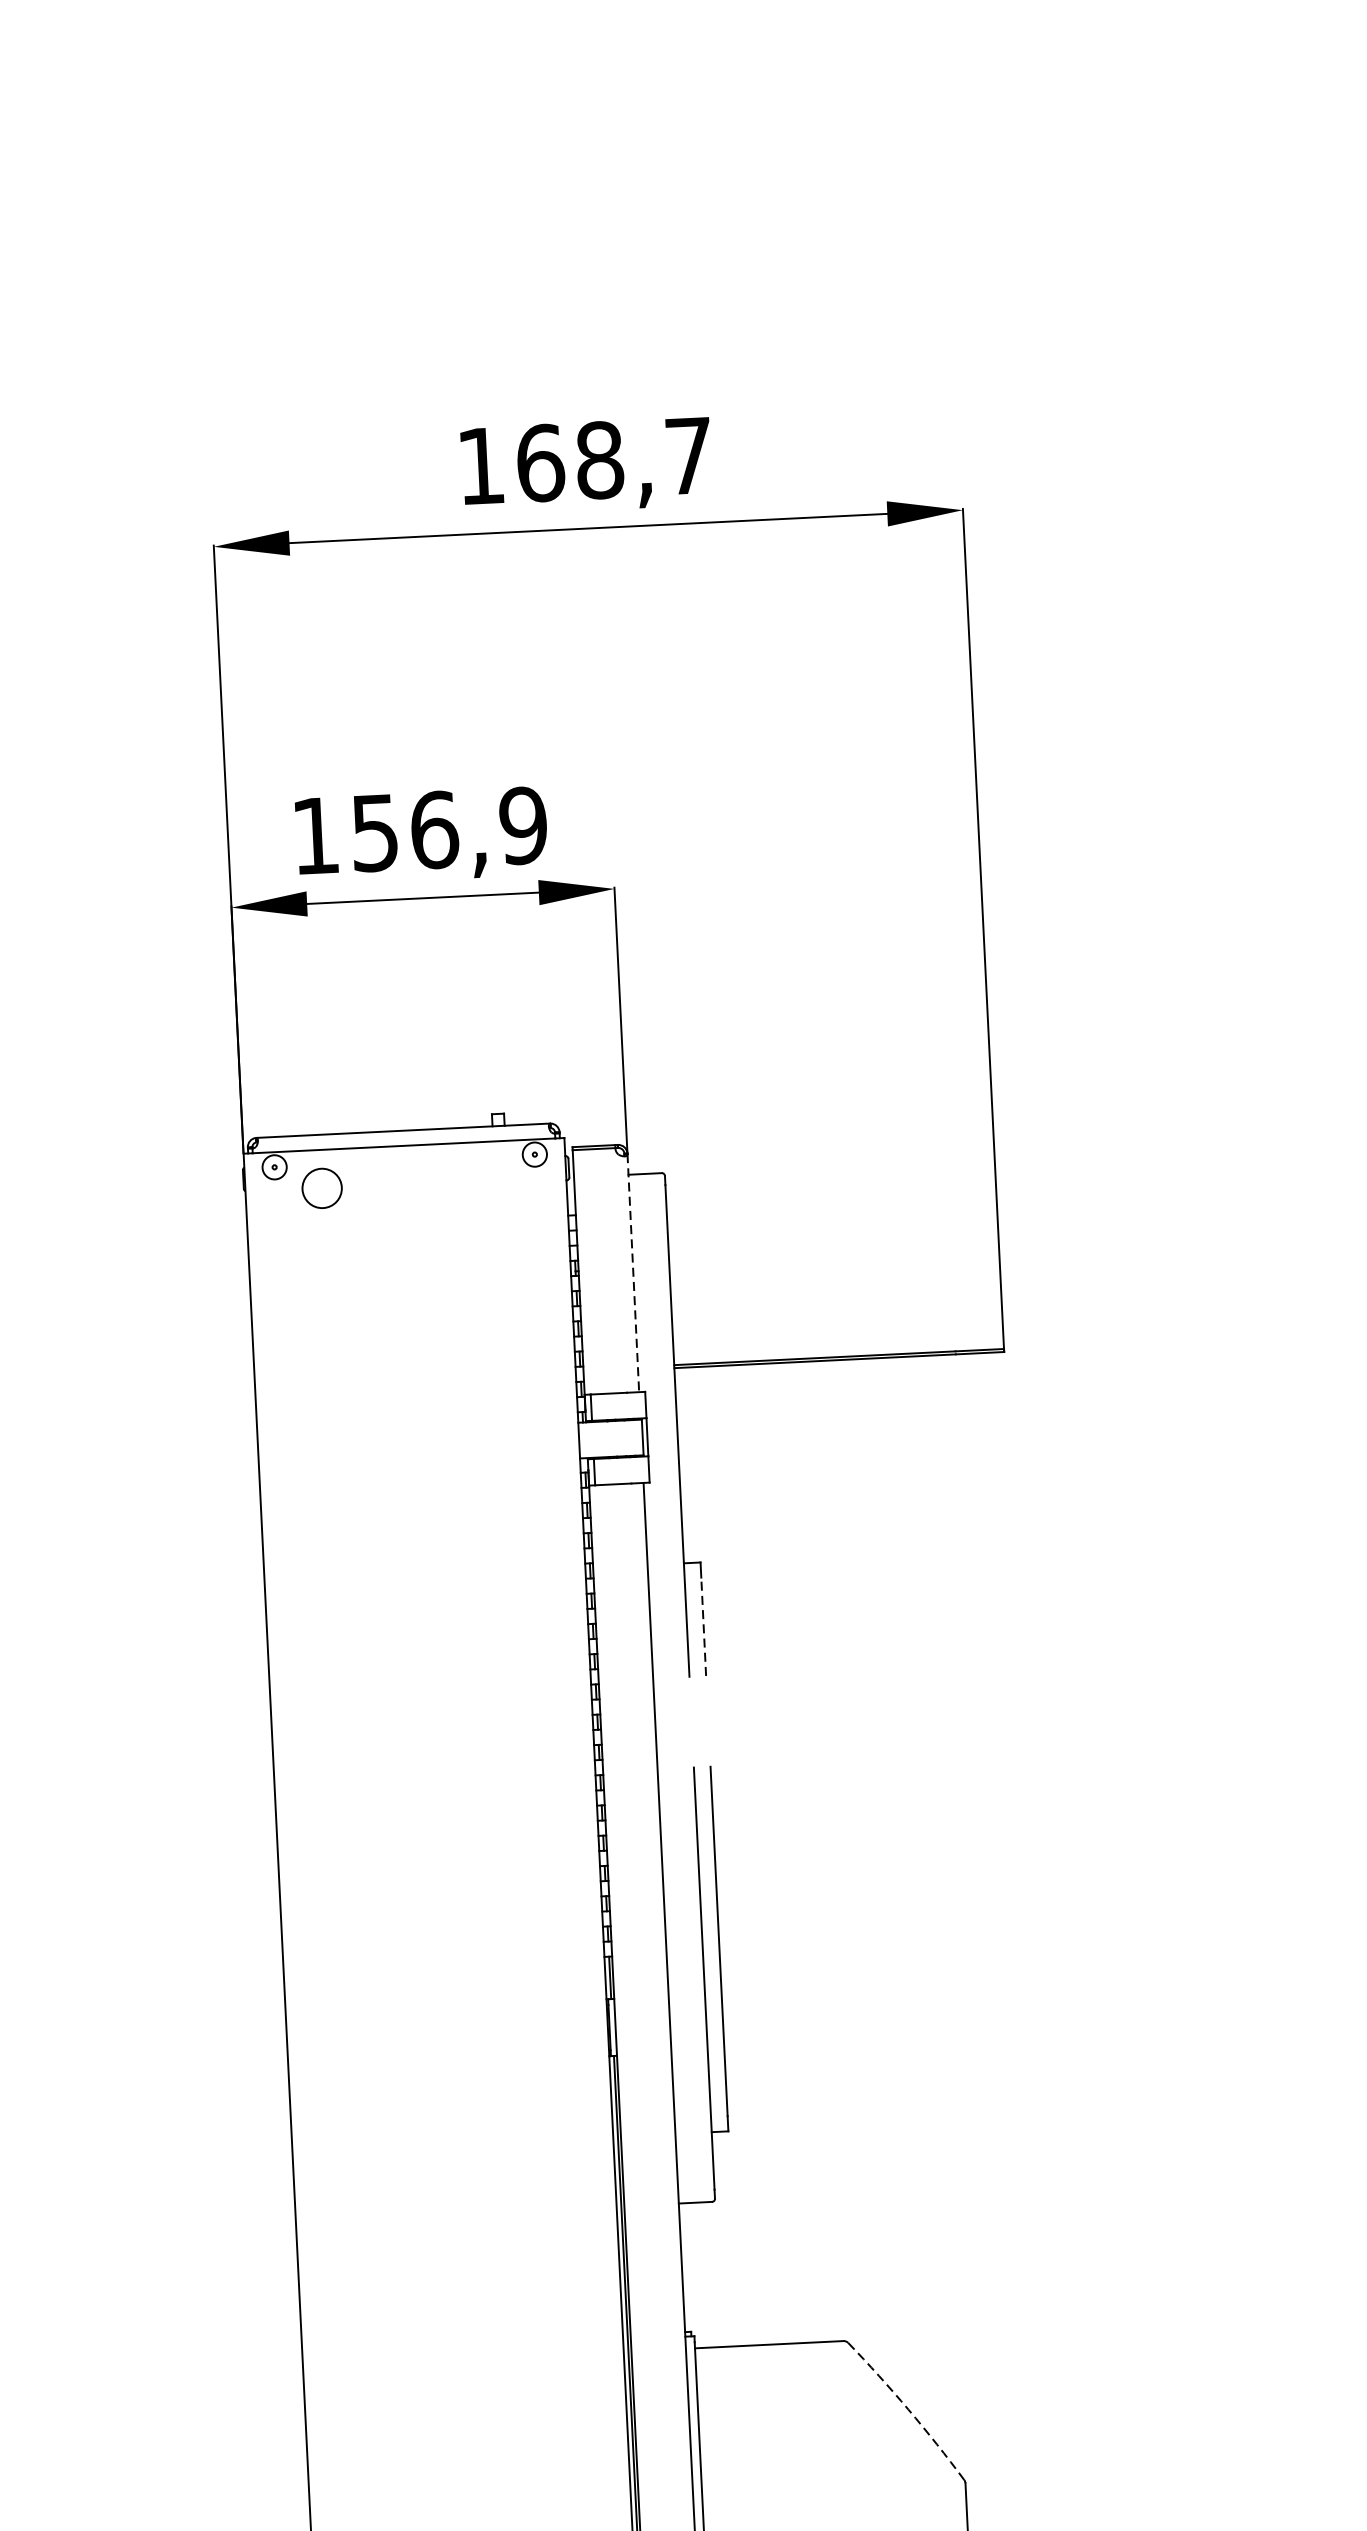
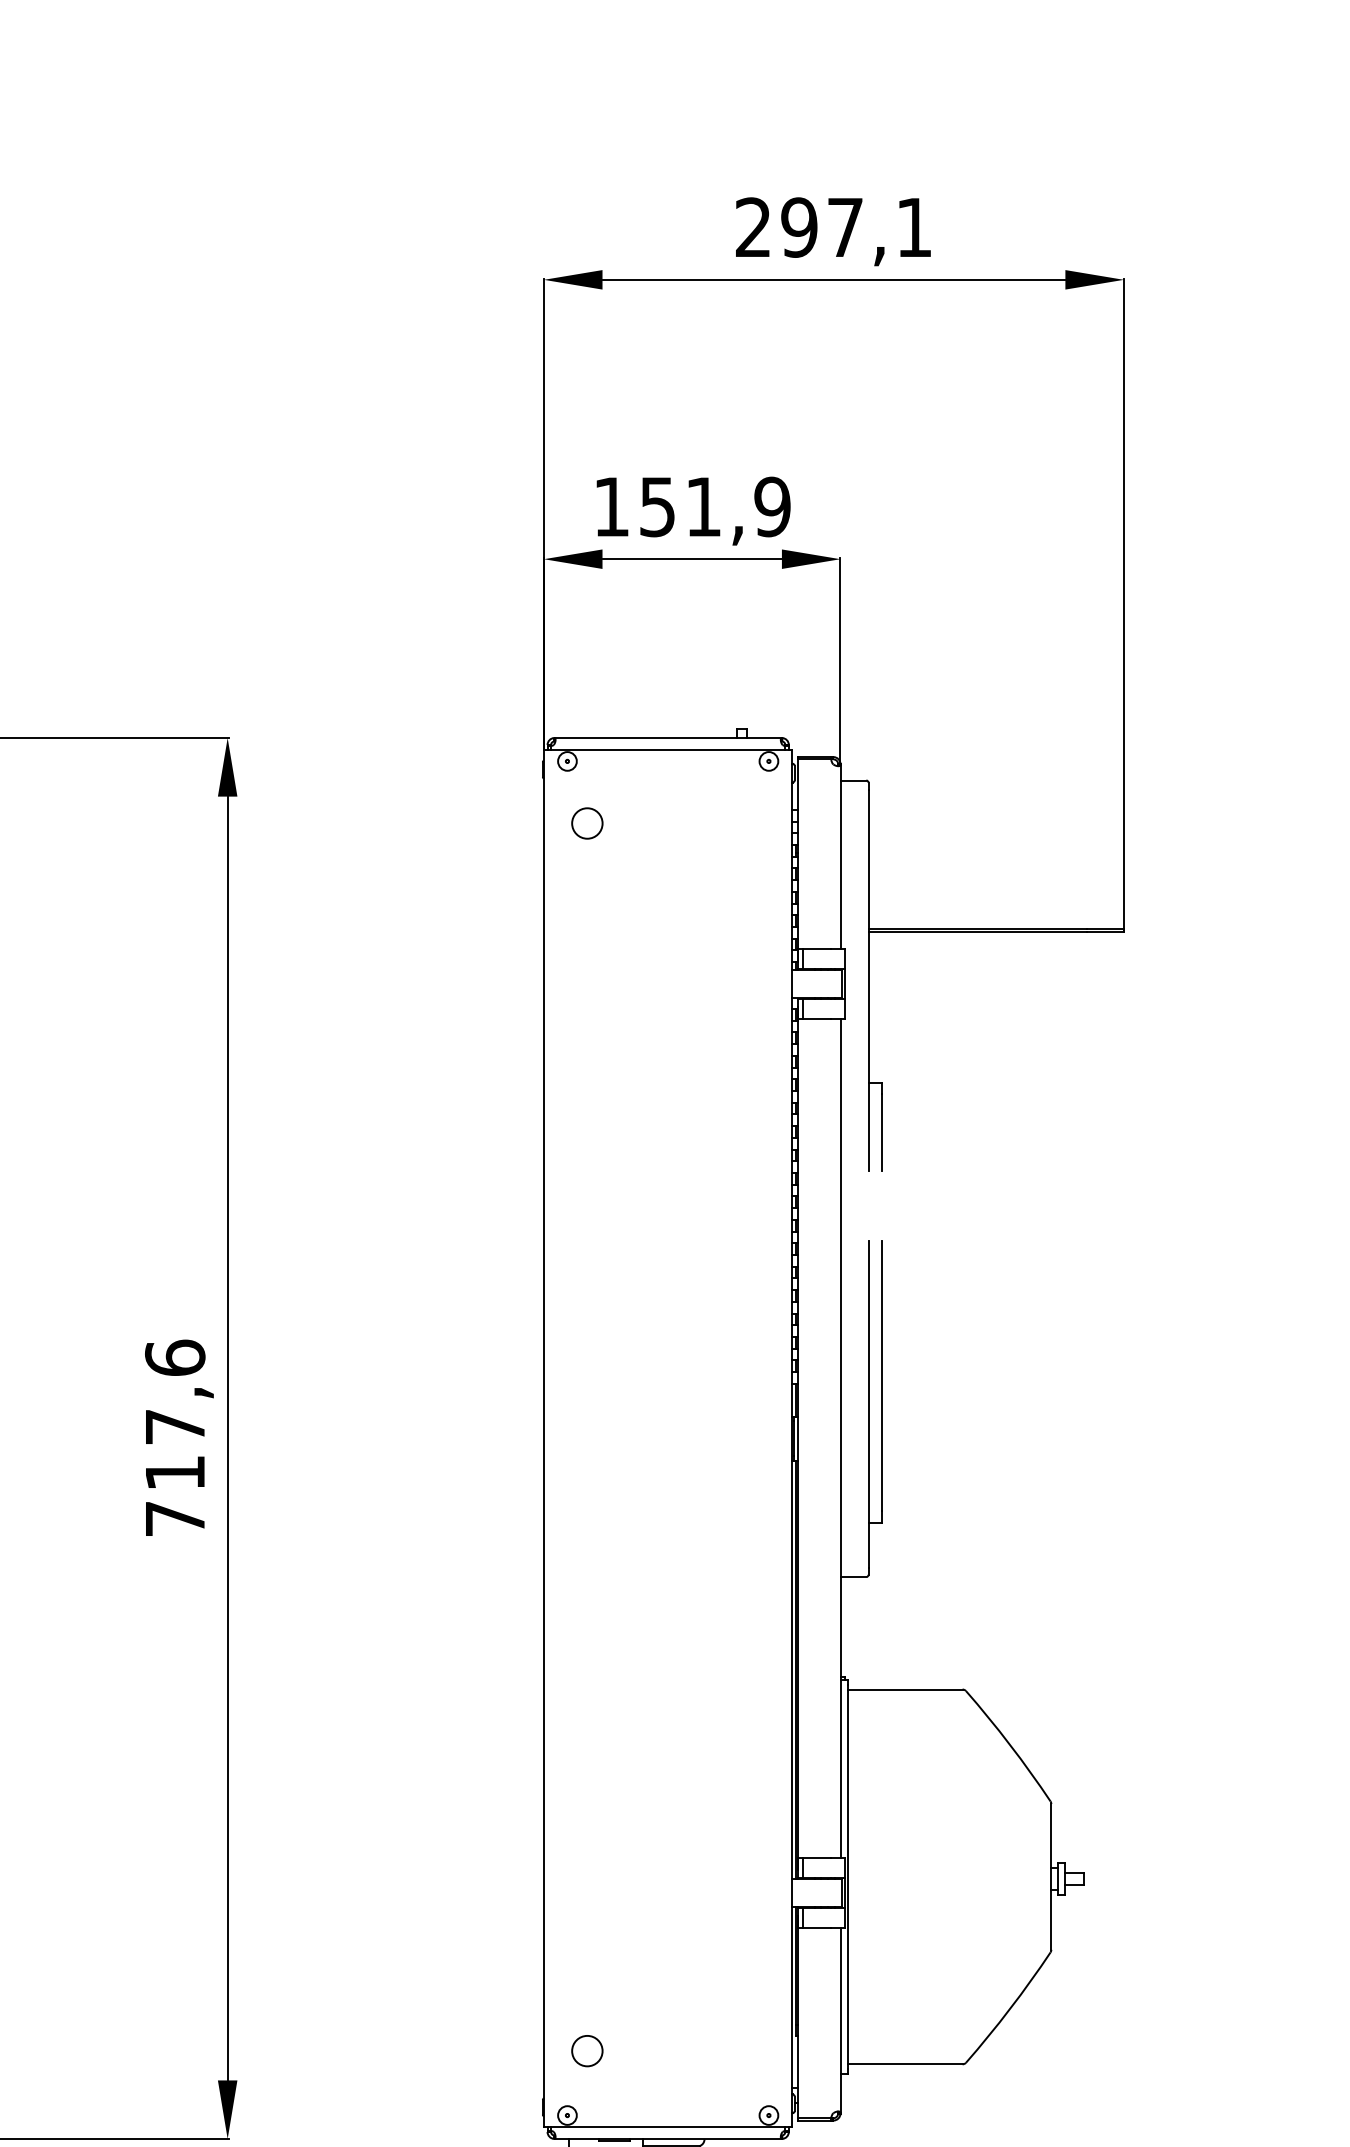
text: (584, 460) -> (833, 227), 168,7 -> 297,1
text: (435, 829) -> (704, 506), 156,9 -> 151,9
circle: (322, 1188) -> (587, 823), moved
line: (633, 1274) -> (840, 857), dashed -> solid
line: (703, 1626) -> (881, 1132), dashed -> solid
arc: (908, 2409) -> (1010, 1744), dashed -> solid

